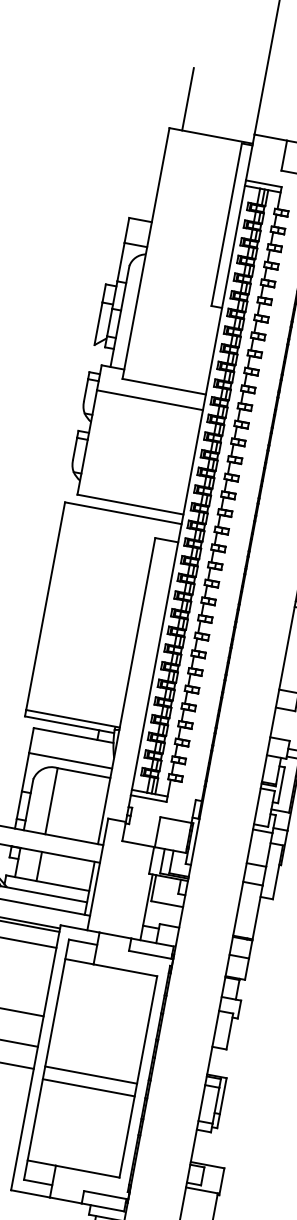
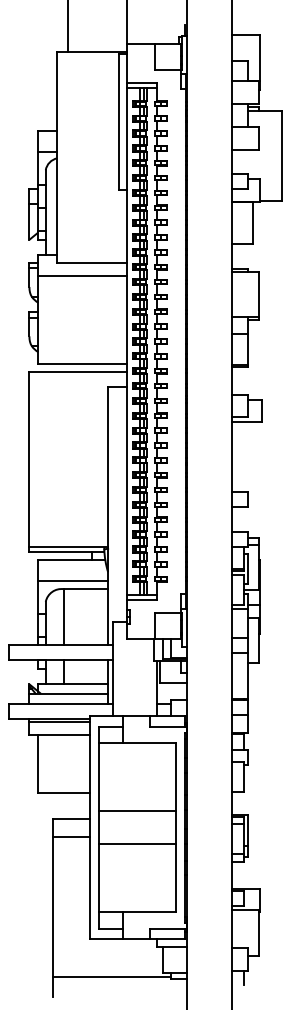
line: (90, 1075) -> (137, 811), moved

